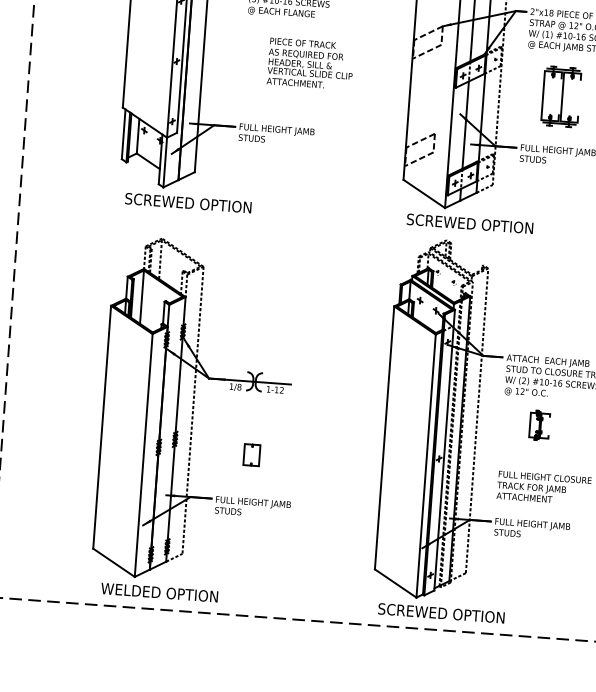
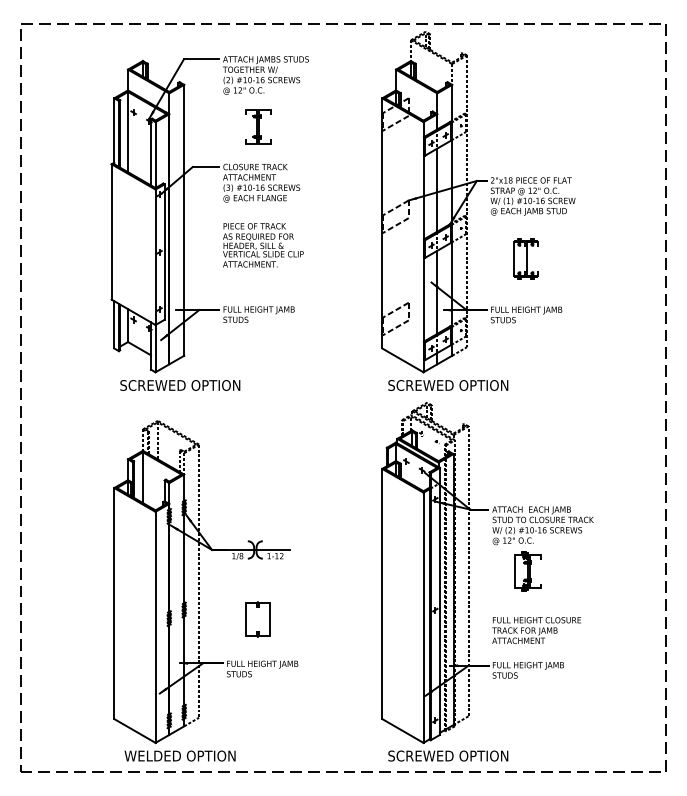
text: (310, 64) -> (263, 245), moved
part: (561, 96) -> (525, 258), size x0.71
part: (538, 425) -> (527, 571), size x1.43
part: (251, 455) -> (257, 619), size x1.67

